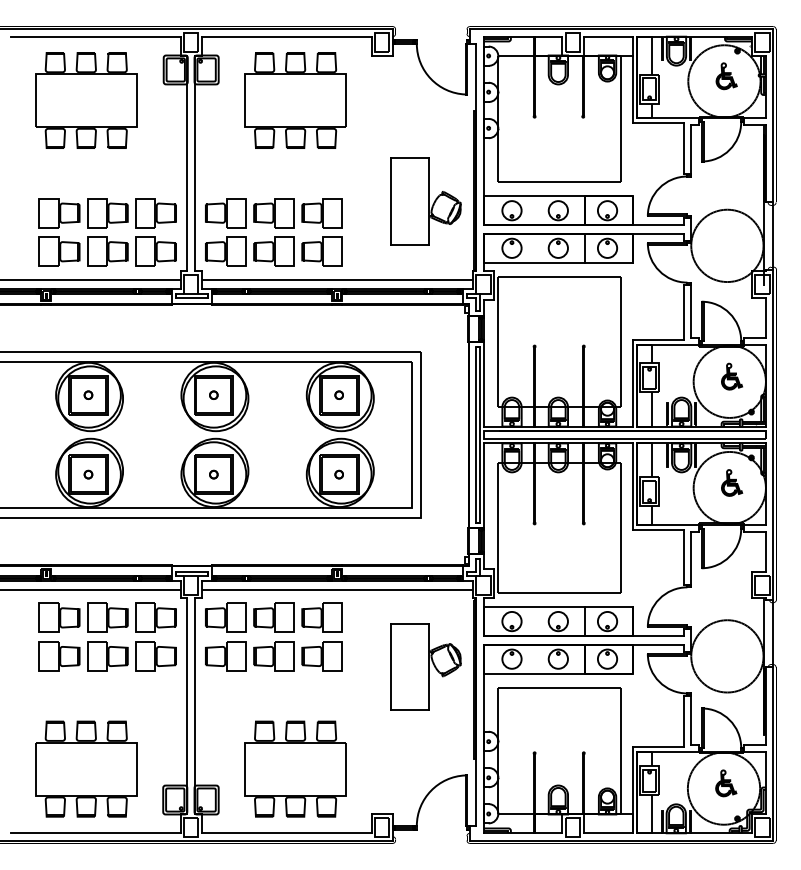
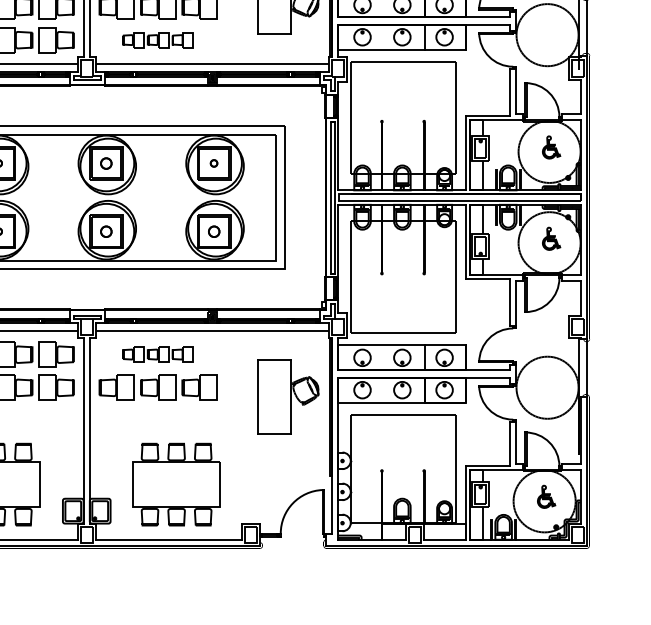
part: (273, 251) -> (157, 39), size x0.6
part: (213, 394) -> (106, 162), size x1.6
part: (213, 474) -> (106, 231), size x1.6
part: (338, 474) -> (213, 231), size x1.6
part: (273, 617) -> (157, 354), size x0.6

